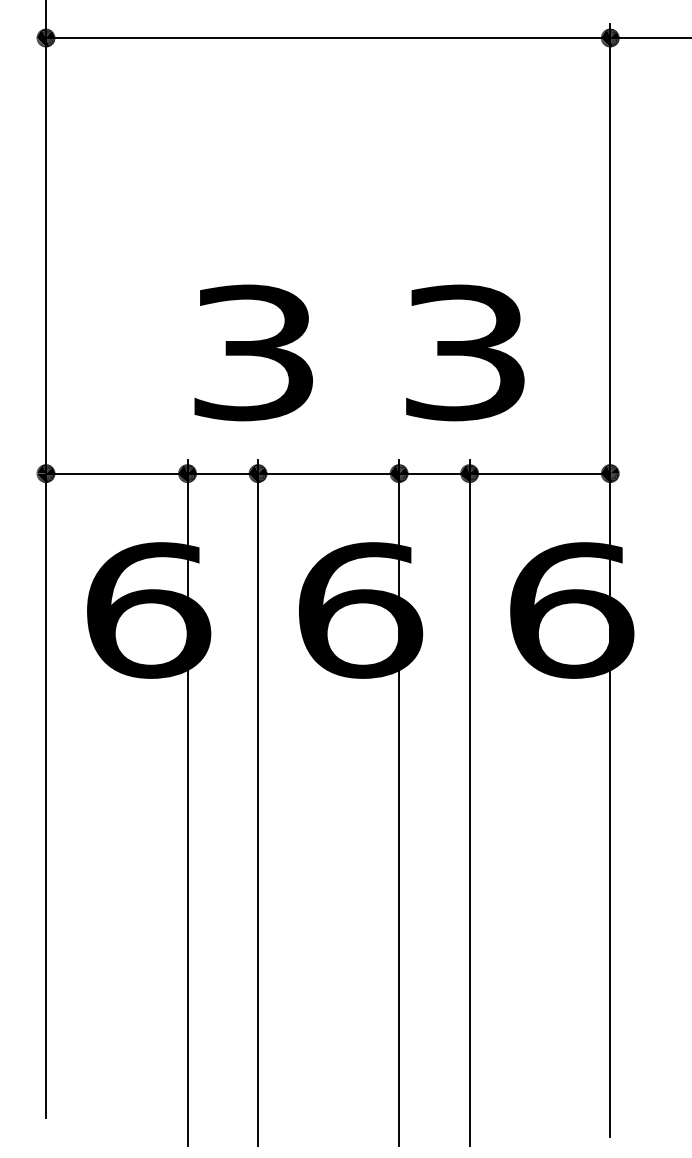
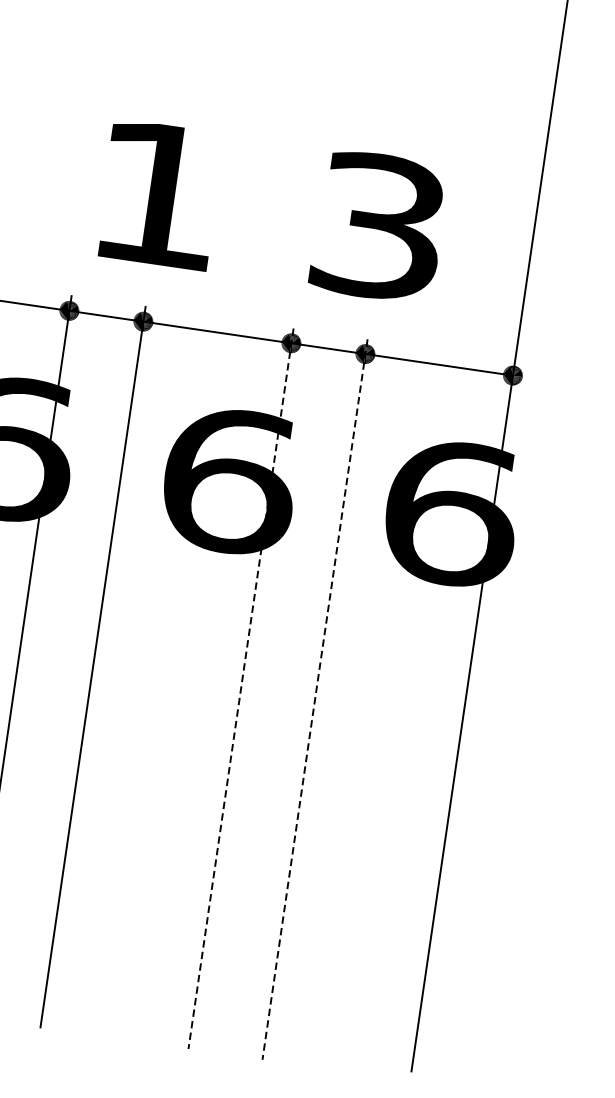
text: (253, 352) -> (157, 193), 3 -> 1
line: (399, 803) -> (241, 689), solid -> dashed
line: (469, 803) -> (314, 700), solid -> dashed

